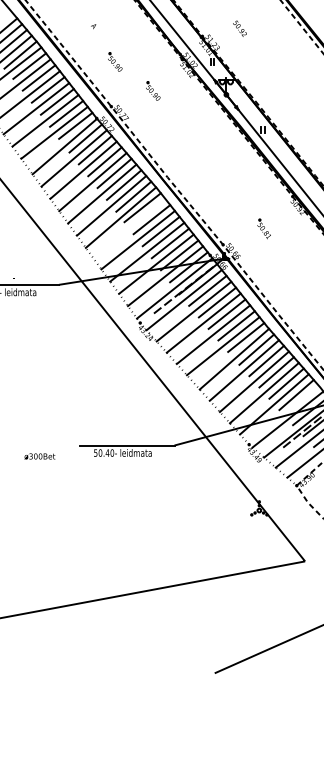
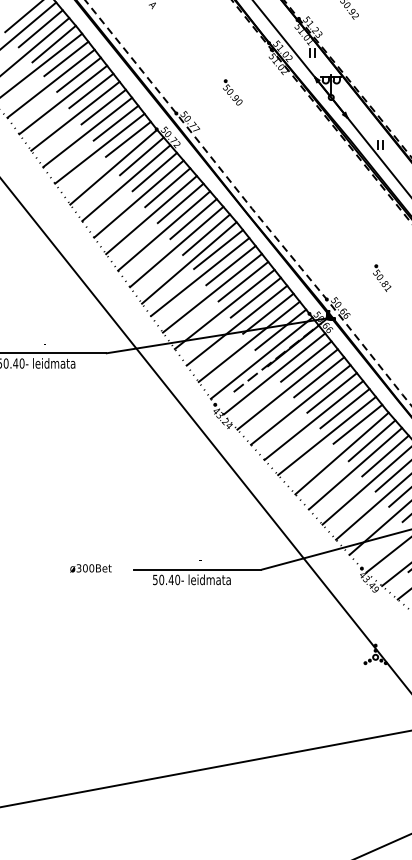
part: (115, 61) -> (181, 52), removed
line: (128, 228) -> (199, 277), added
text: (39, 456) -> (90, 568), moved

